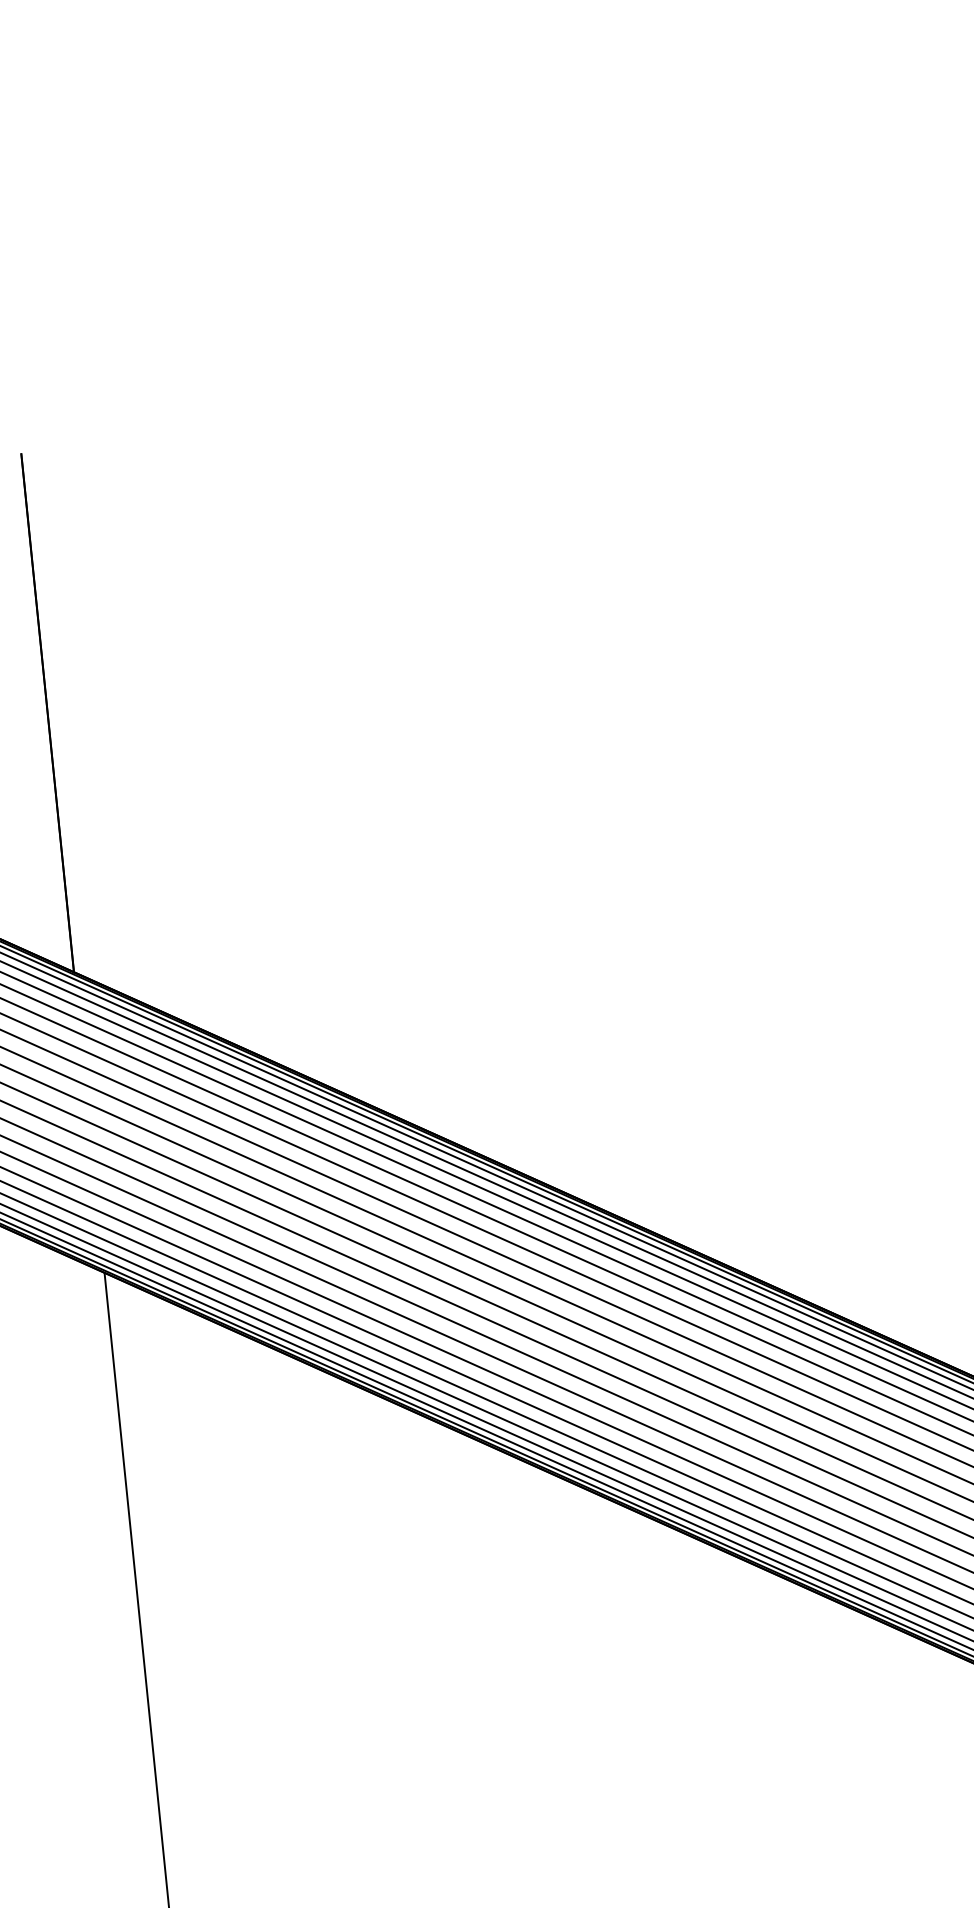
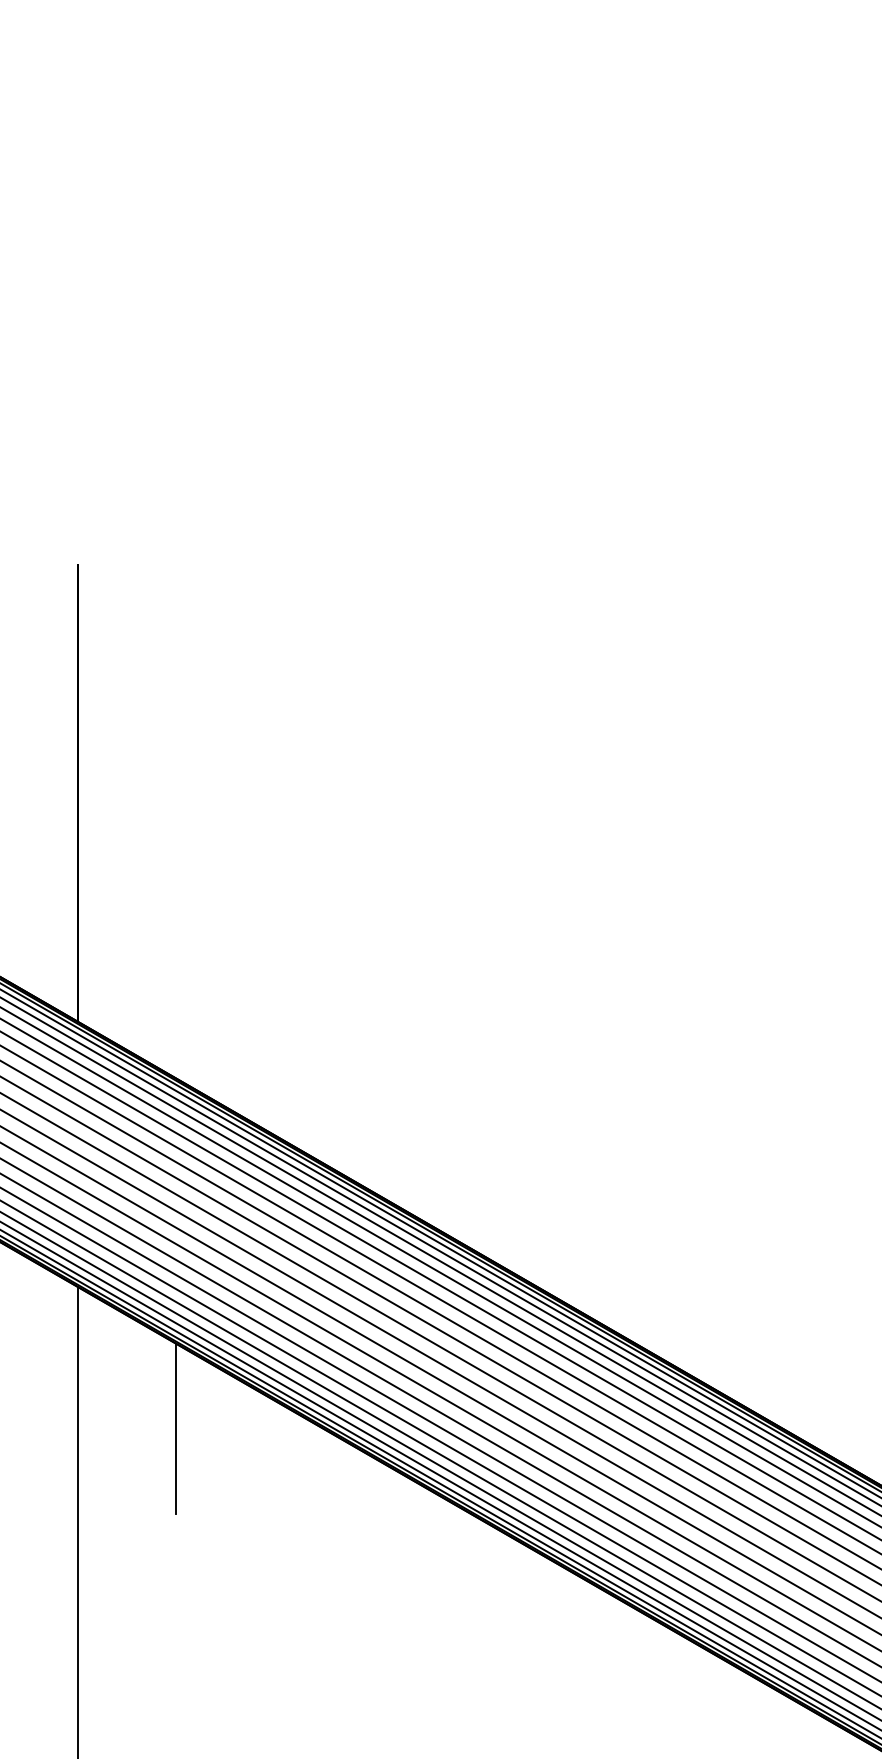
line: (232, 1421) -> (176, 1428), added

